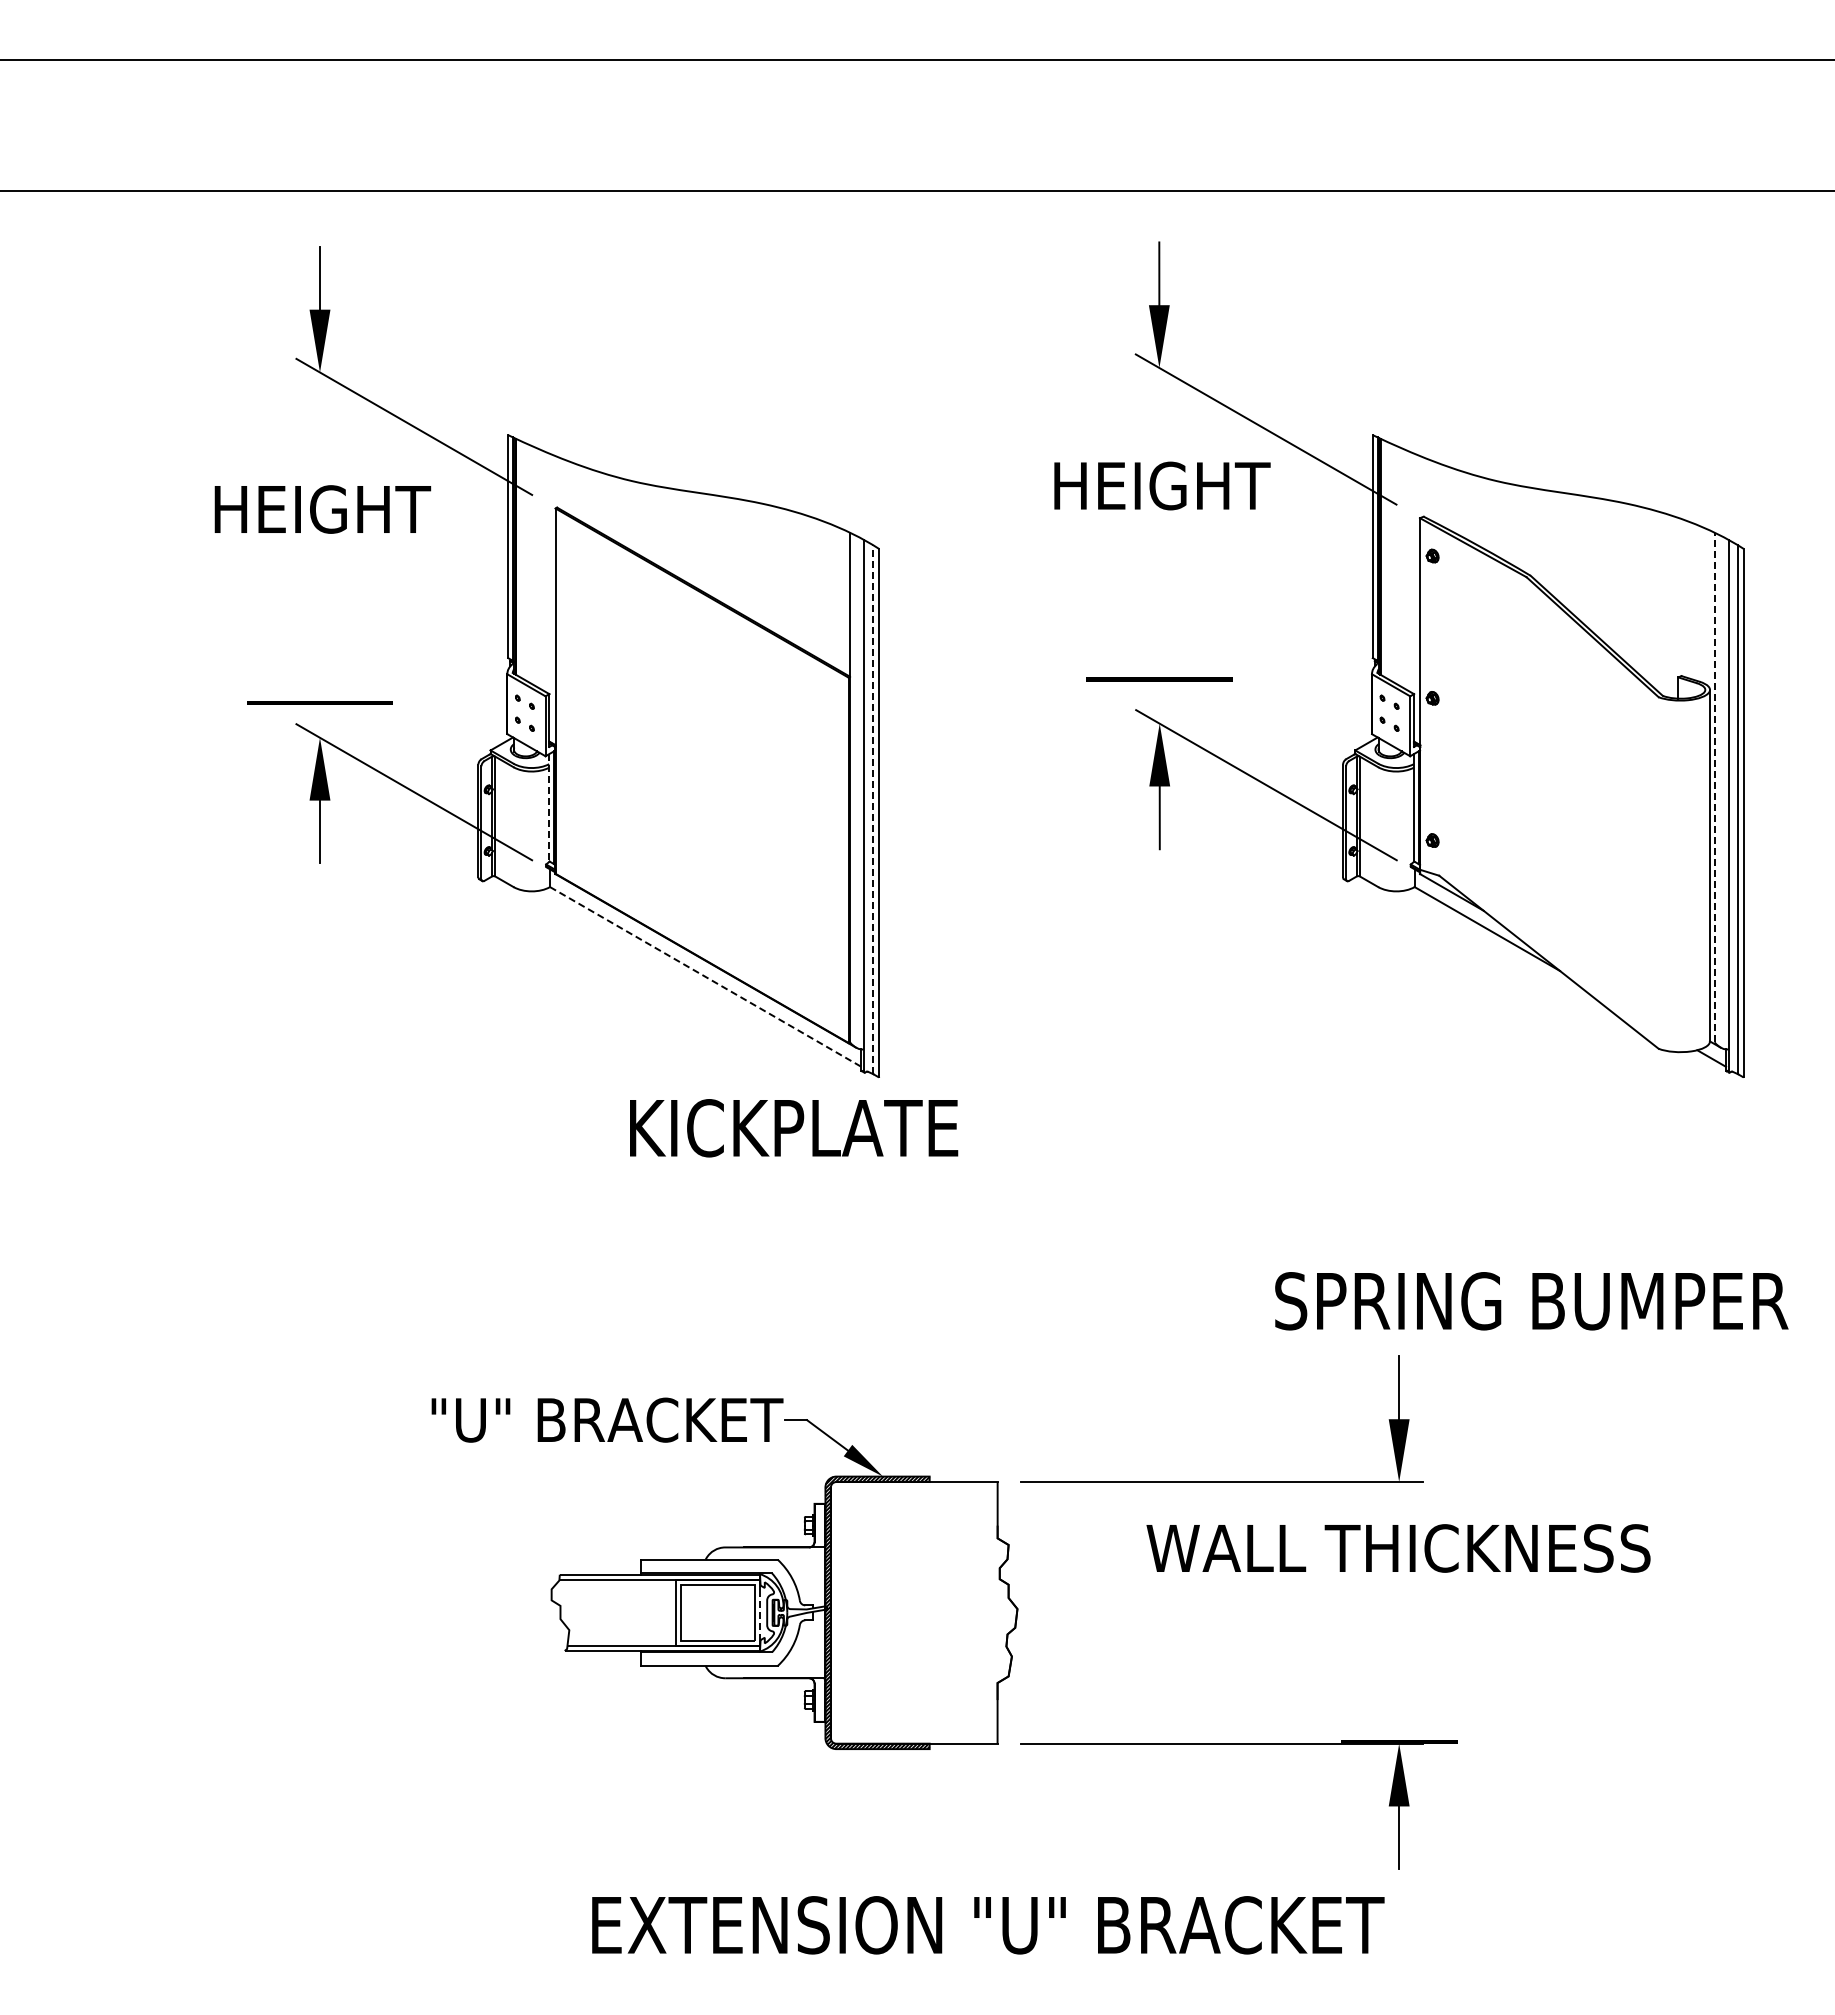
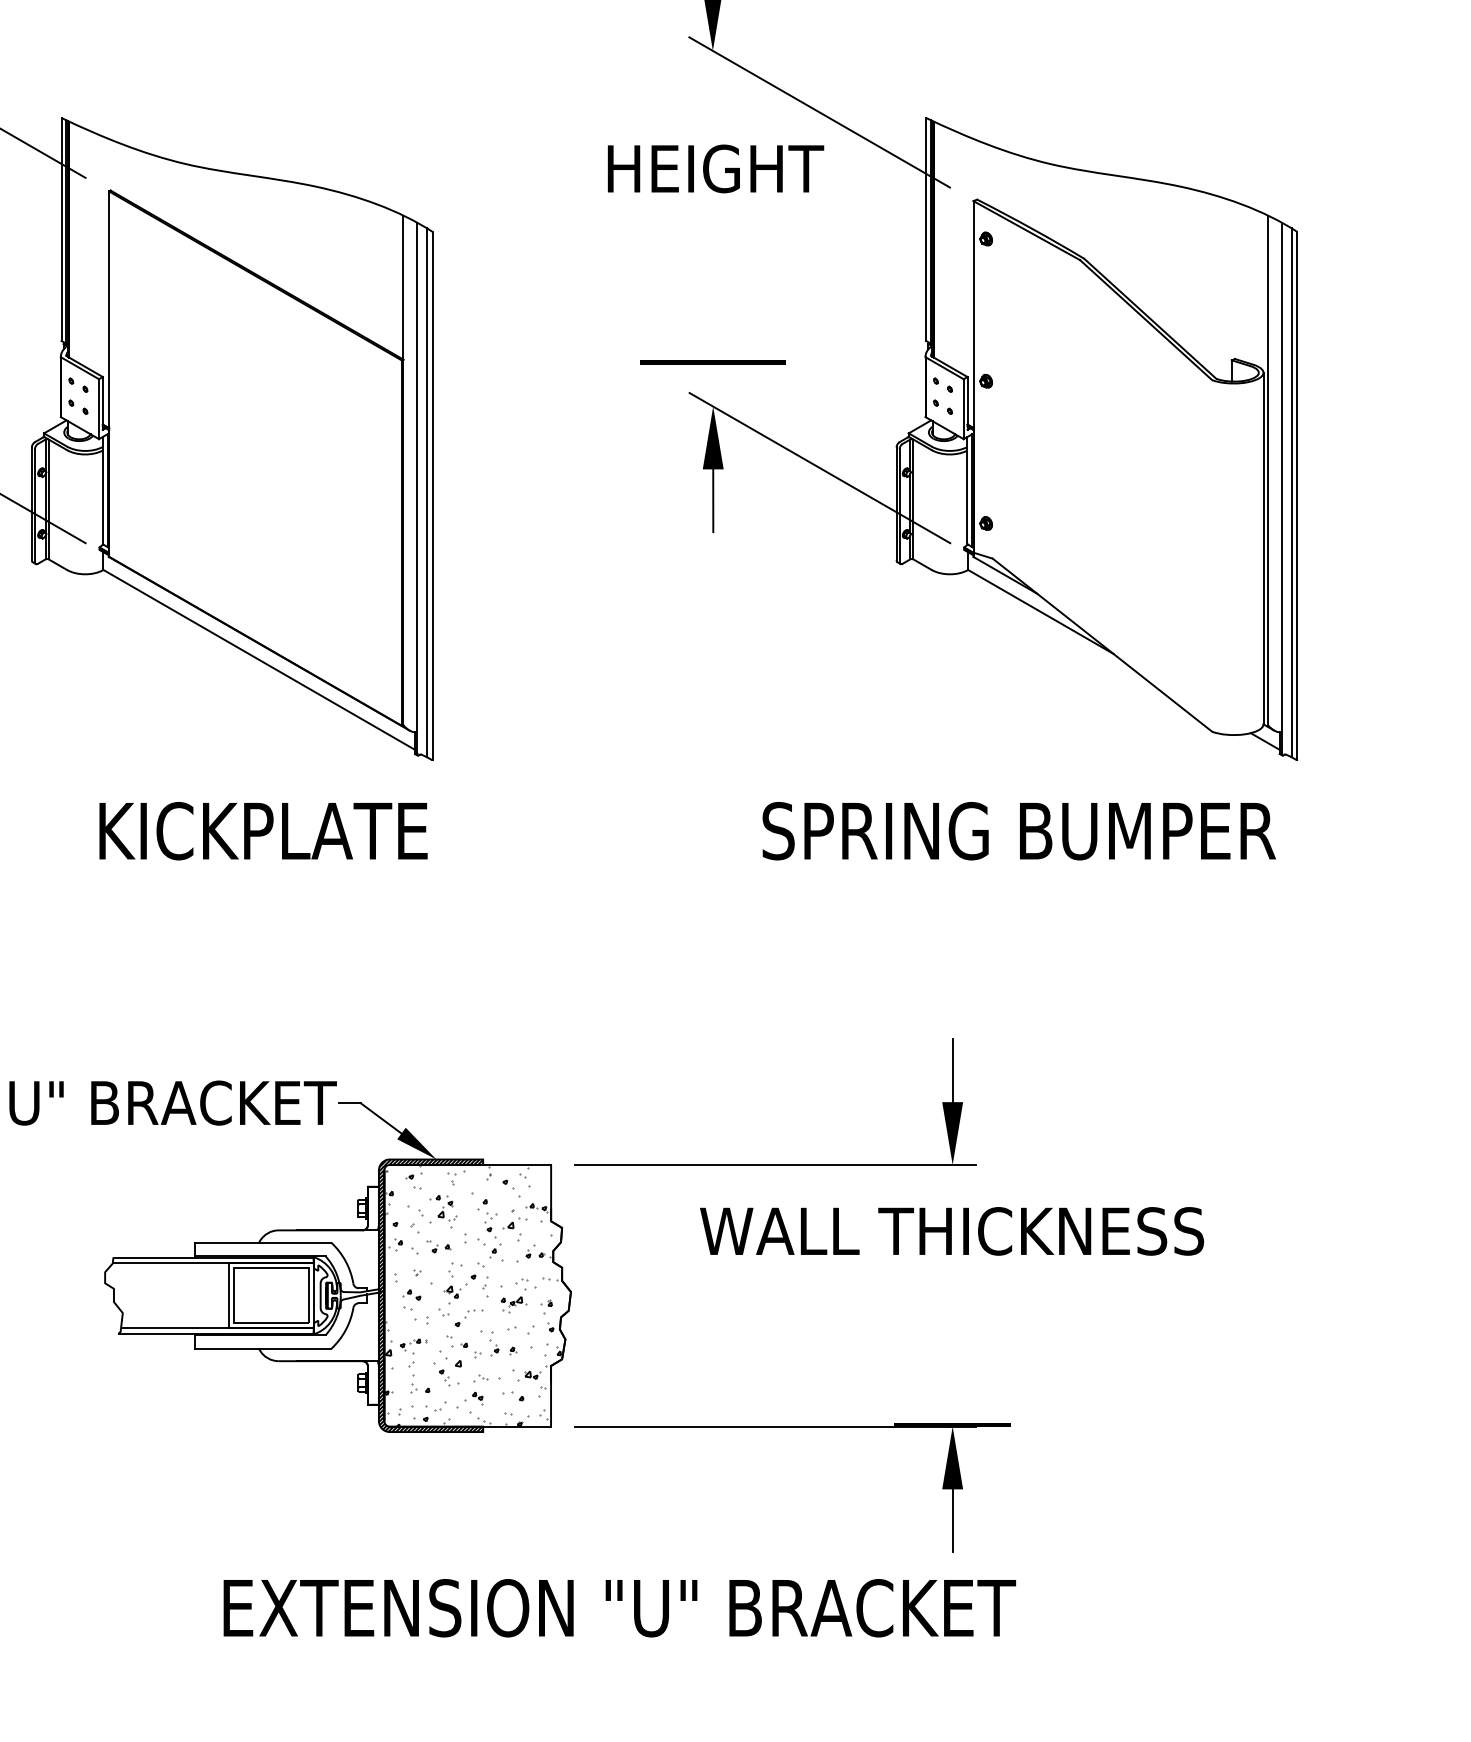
line: (1714, 787) -> (1267, 470), dashed -> solid
line: (549, 808) -> (102, 491), dashed -> solid
line: (873, 809) -> (426, 492), dashed -> solid
line: (705, 976) -> (258, 659), dashed -> solid
text: (794, 1128) -> (263, 831), moved
text: (1531, 1301) -> (1018, 831), moved
line: (760, 1613) -> (313, 1296), dashed -> solid
hatch: (920, 1613) -> (473, 1296), added
text: (988, 1925) -> (619, 1608), moved

